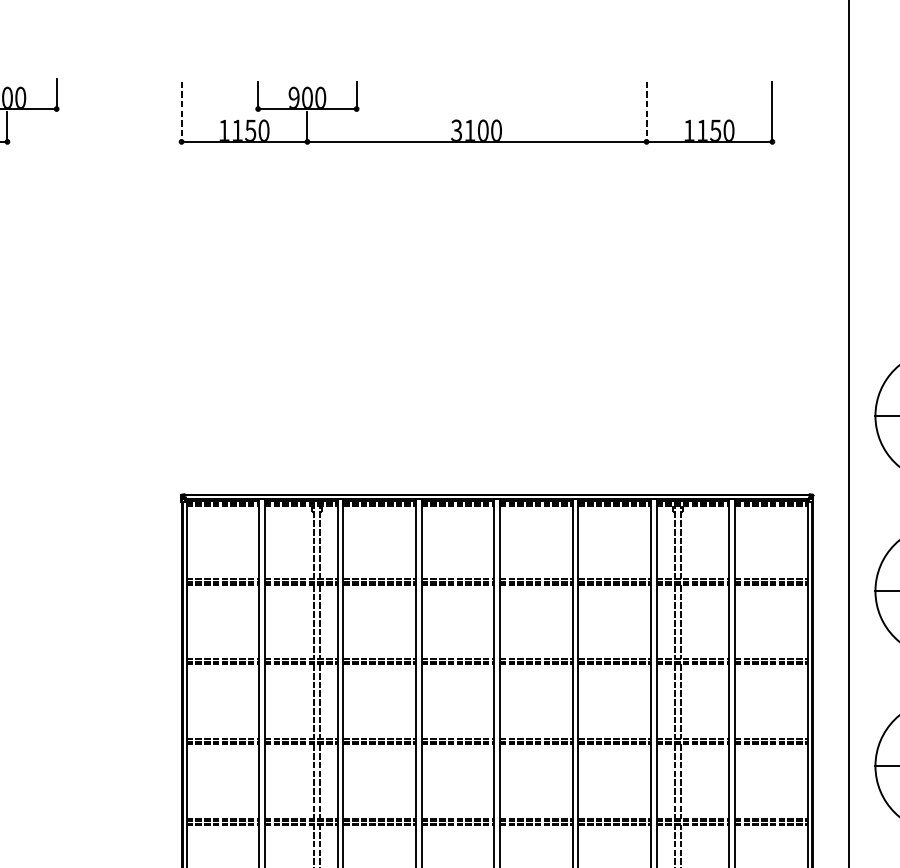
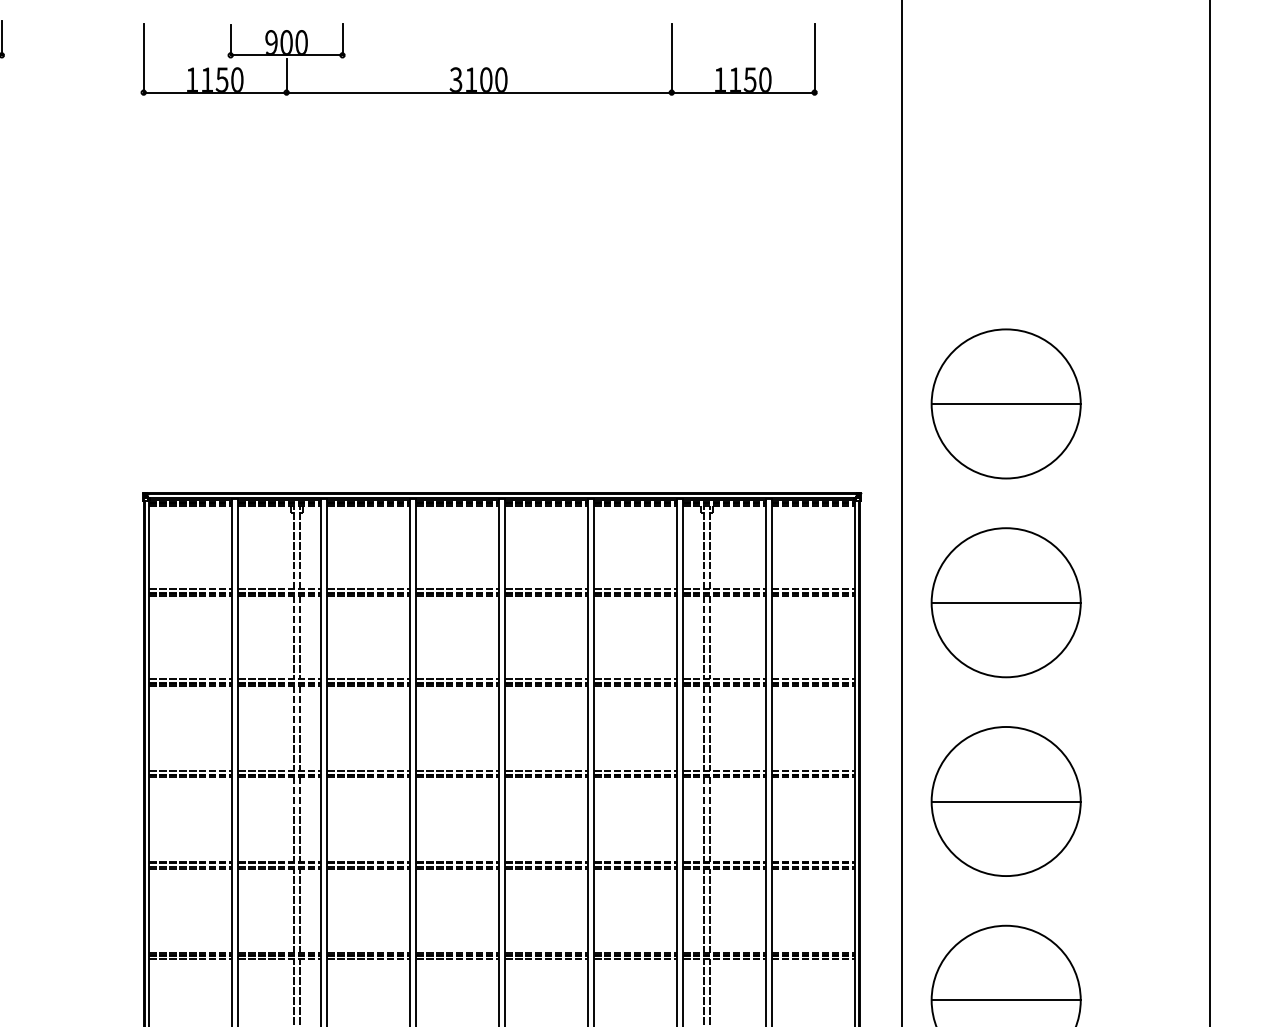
line: (181, 112) -> (143, 59), dashed -> solid
line: (646, 112) -> (671, 59), dashed -> solid

